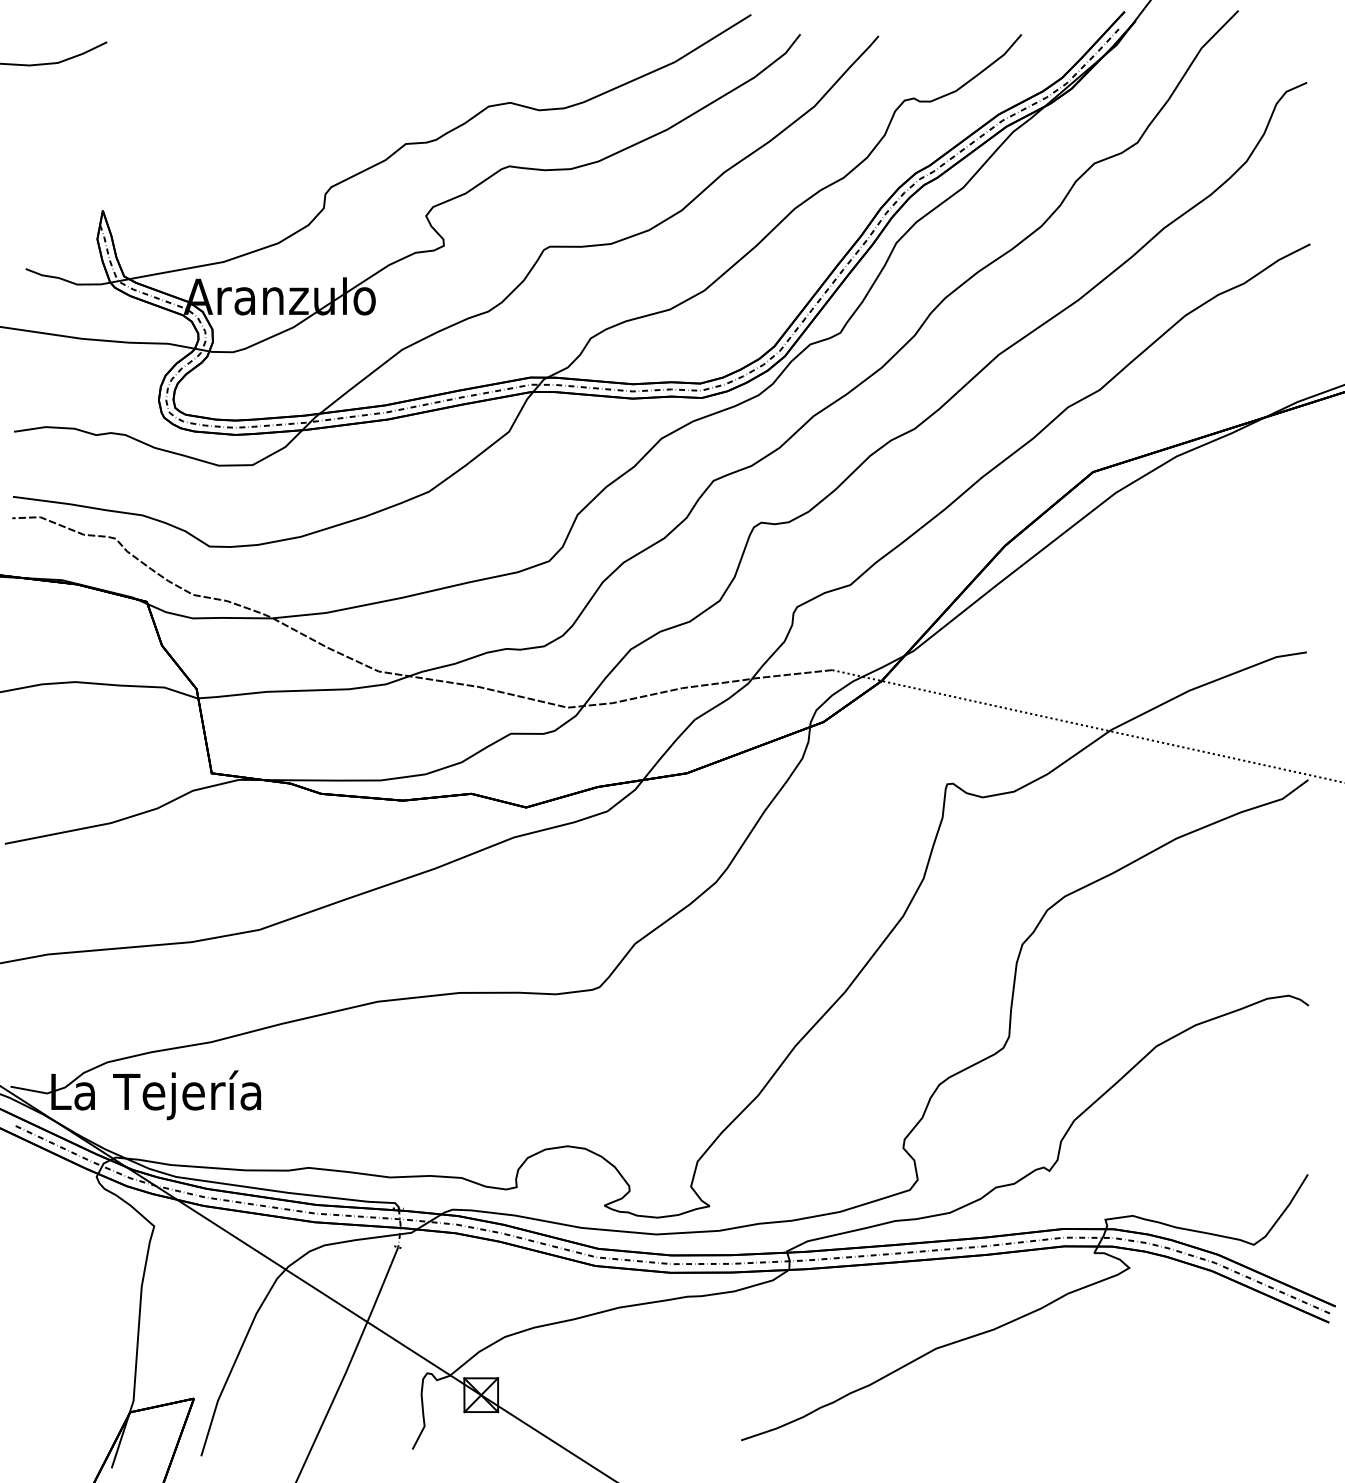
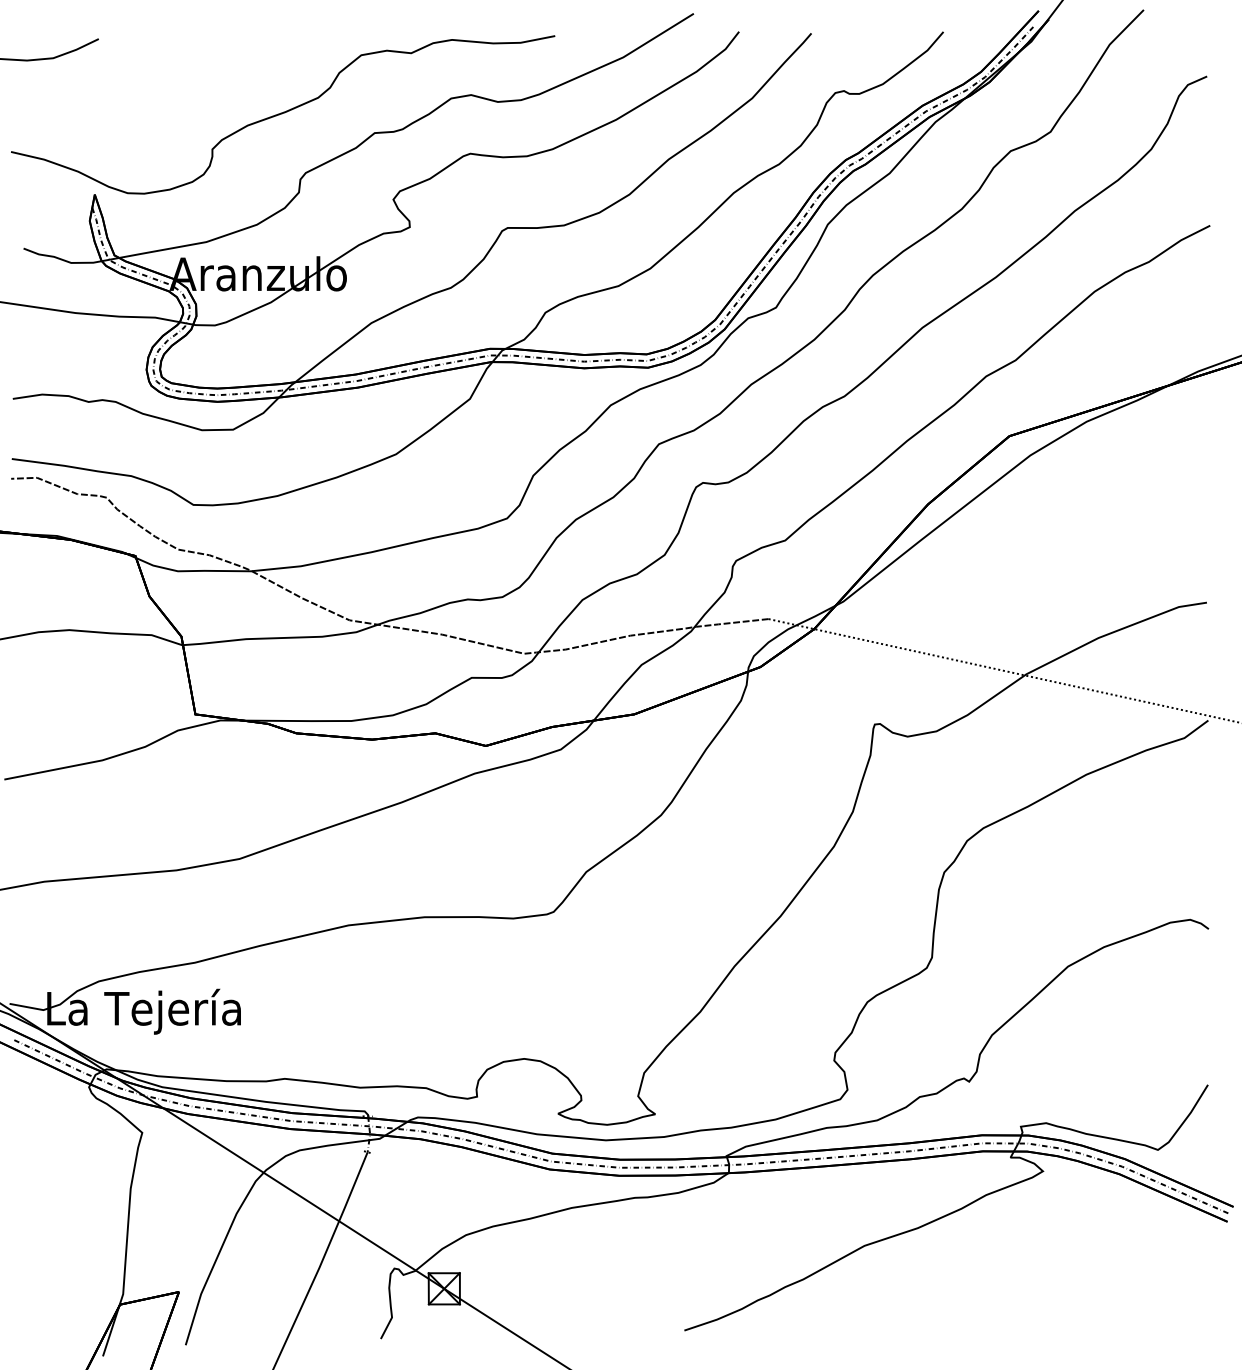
curve: (306, 123) -> (282, 114), added

